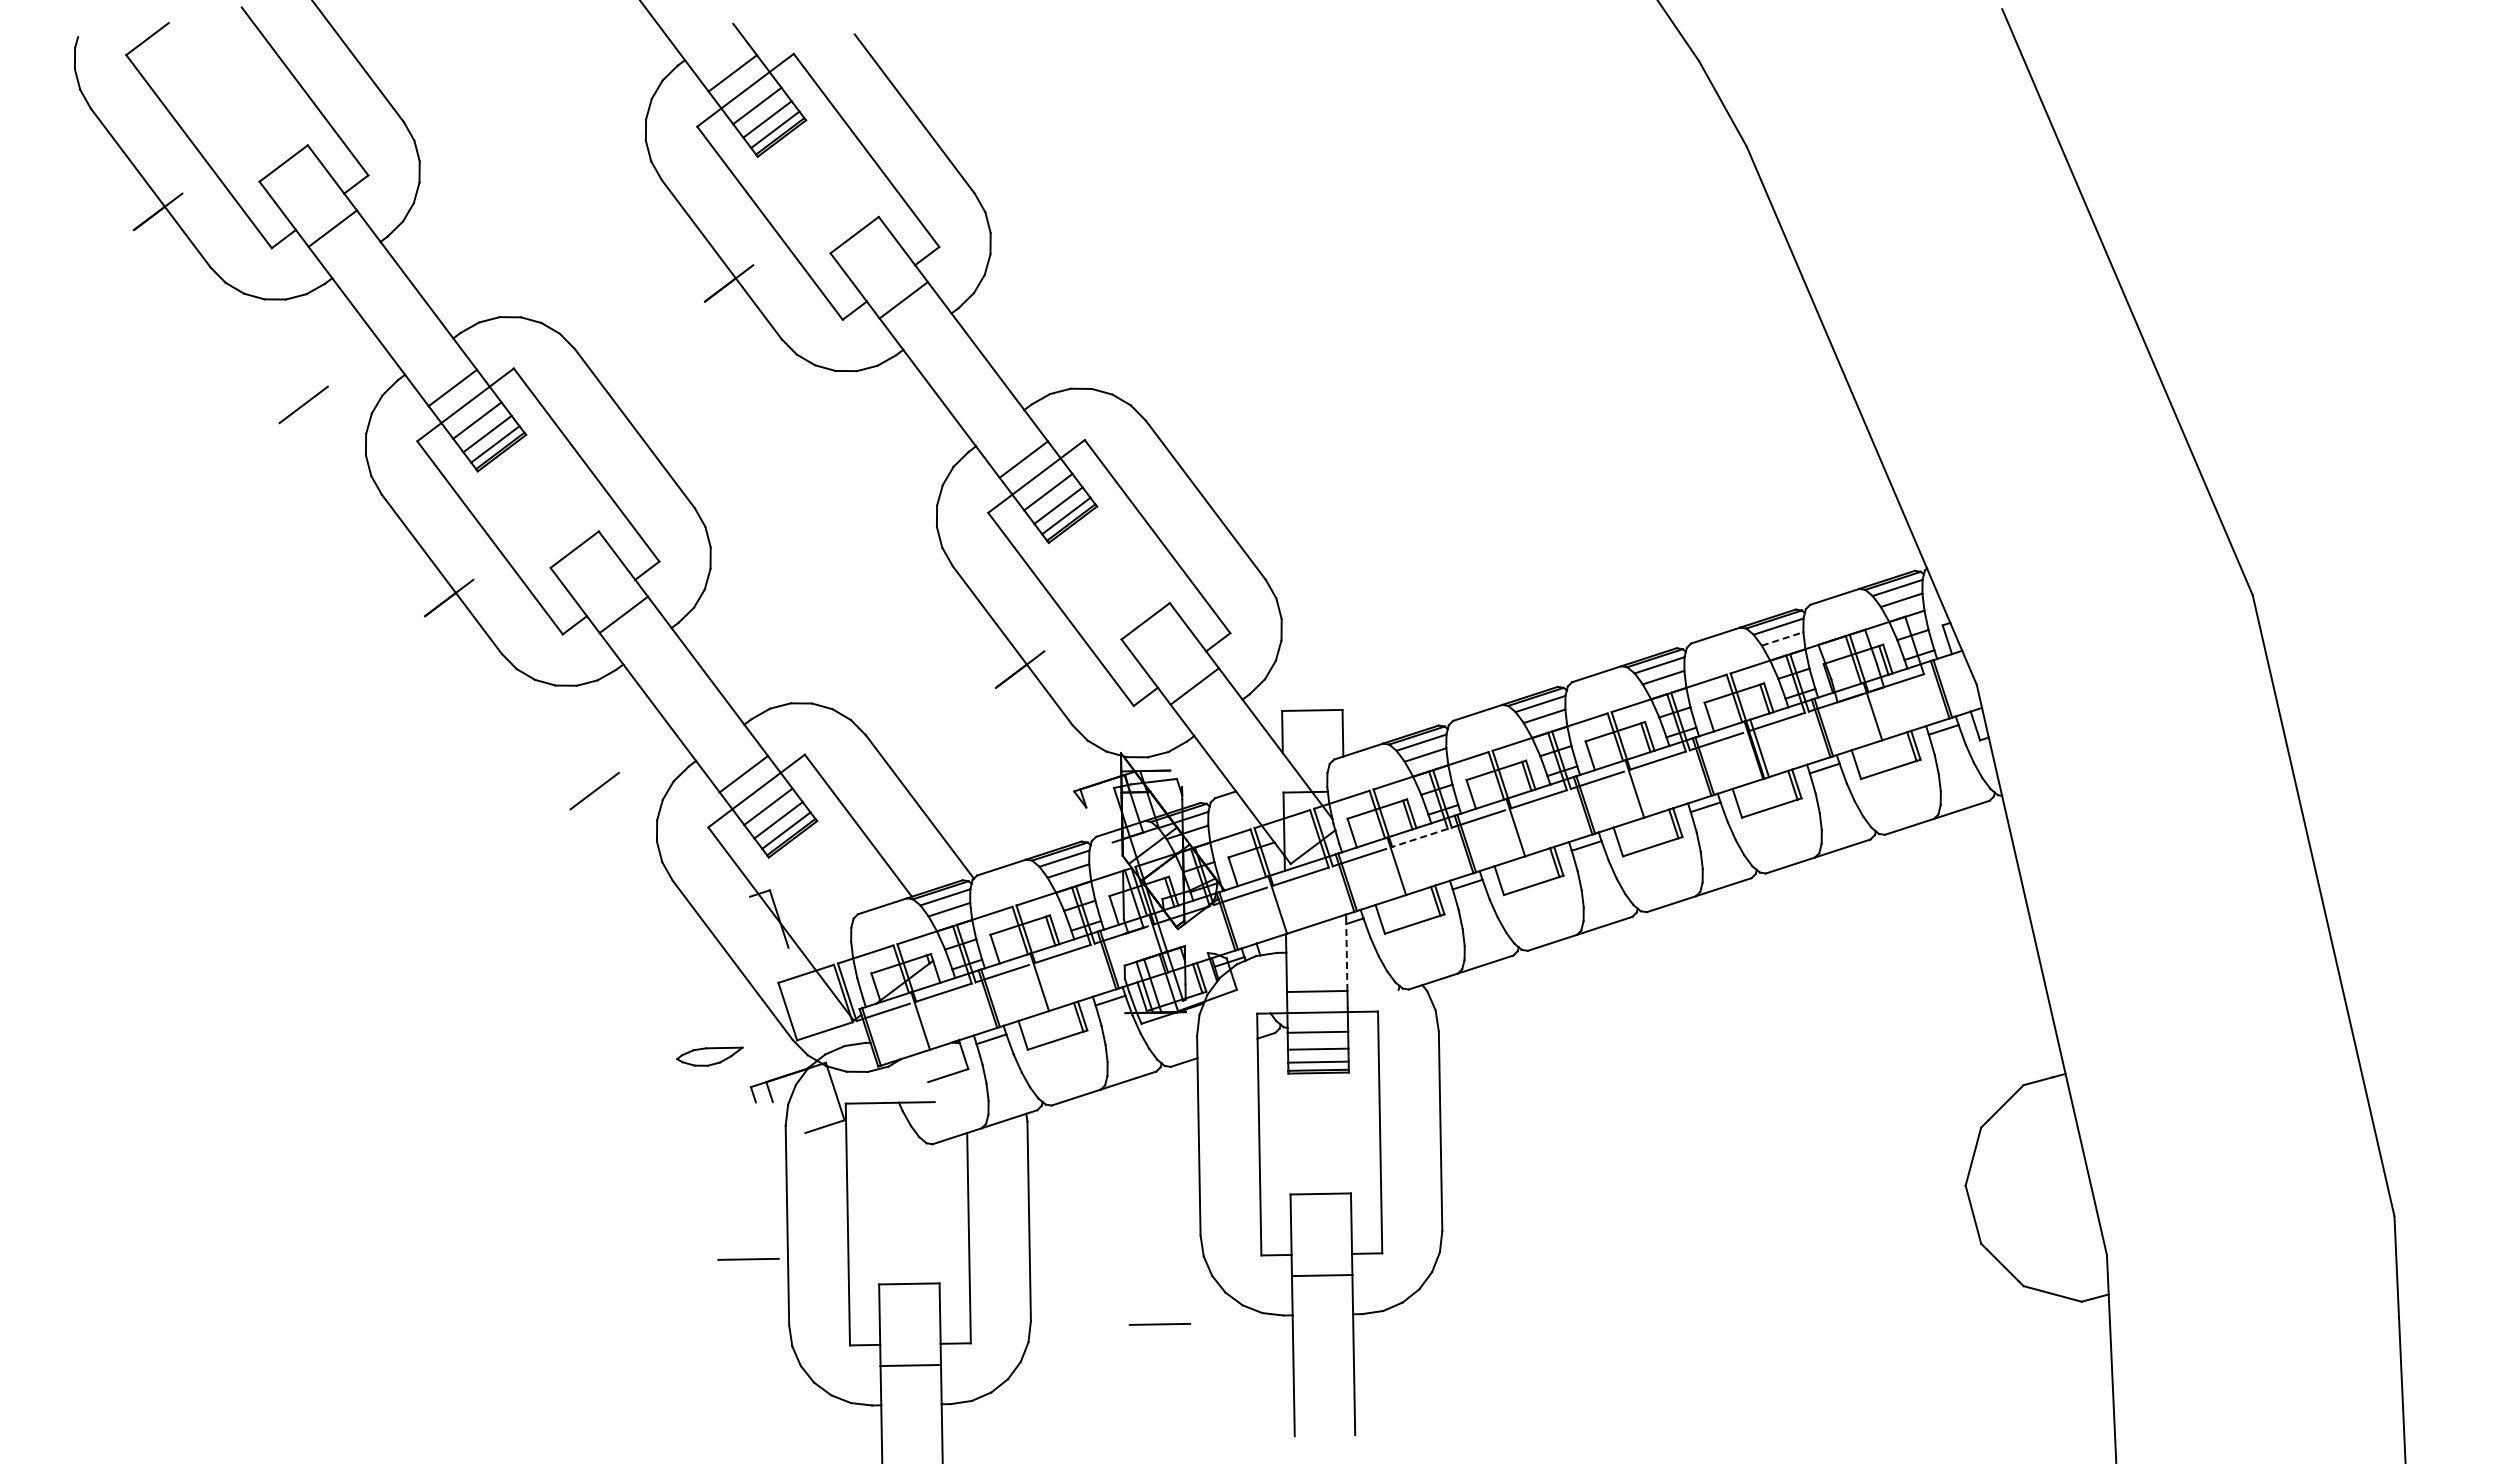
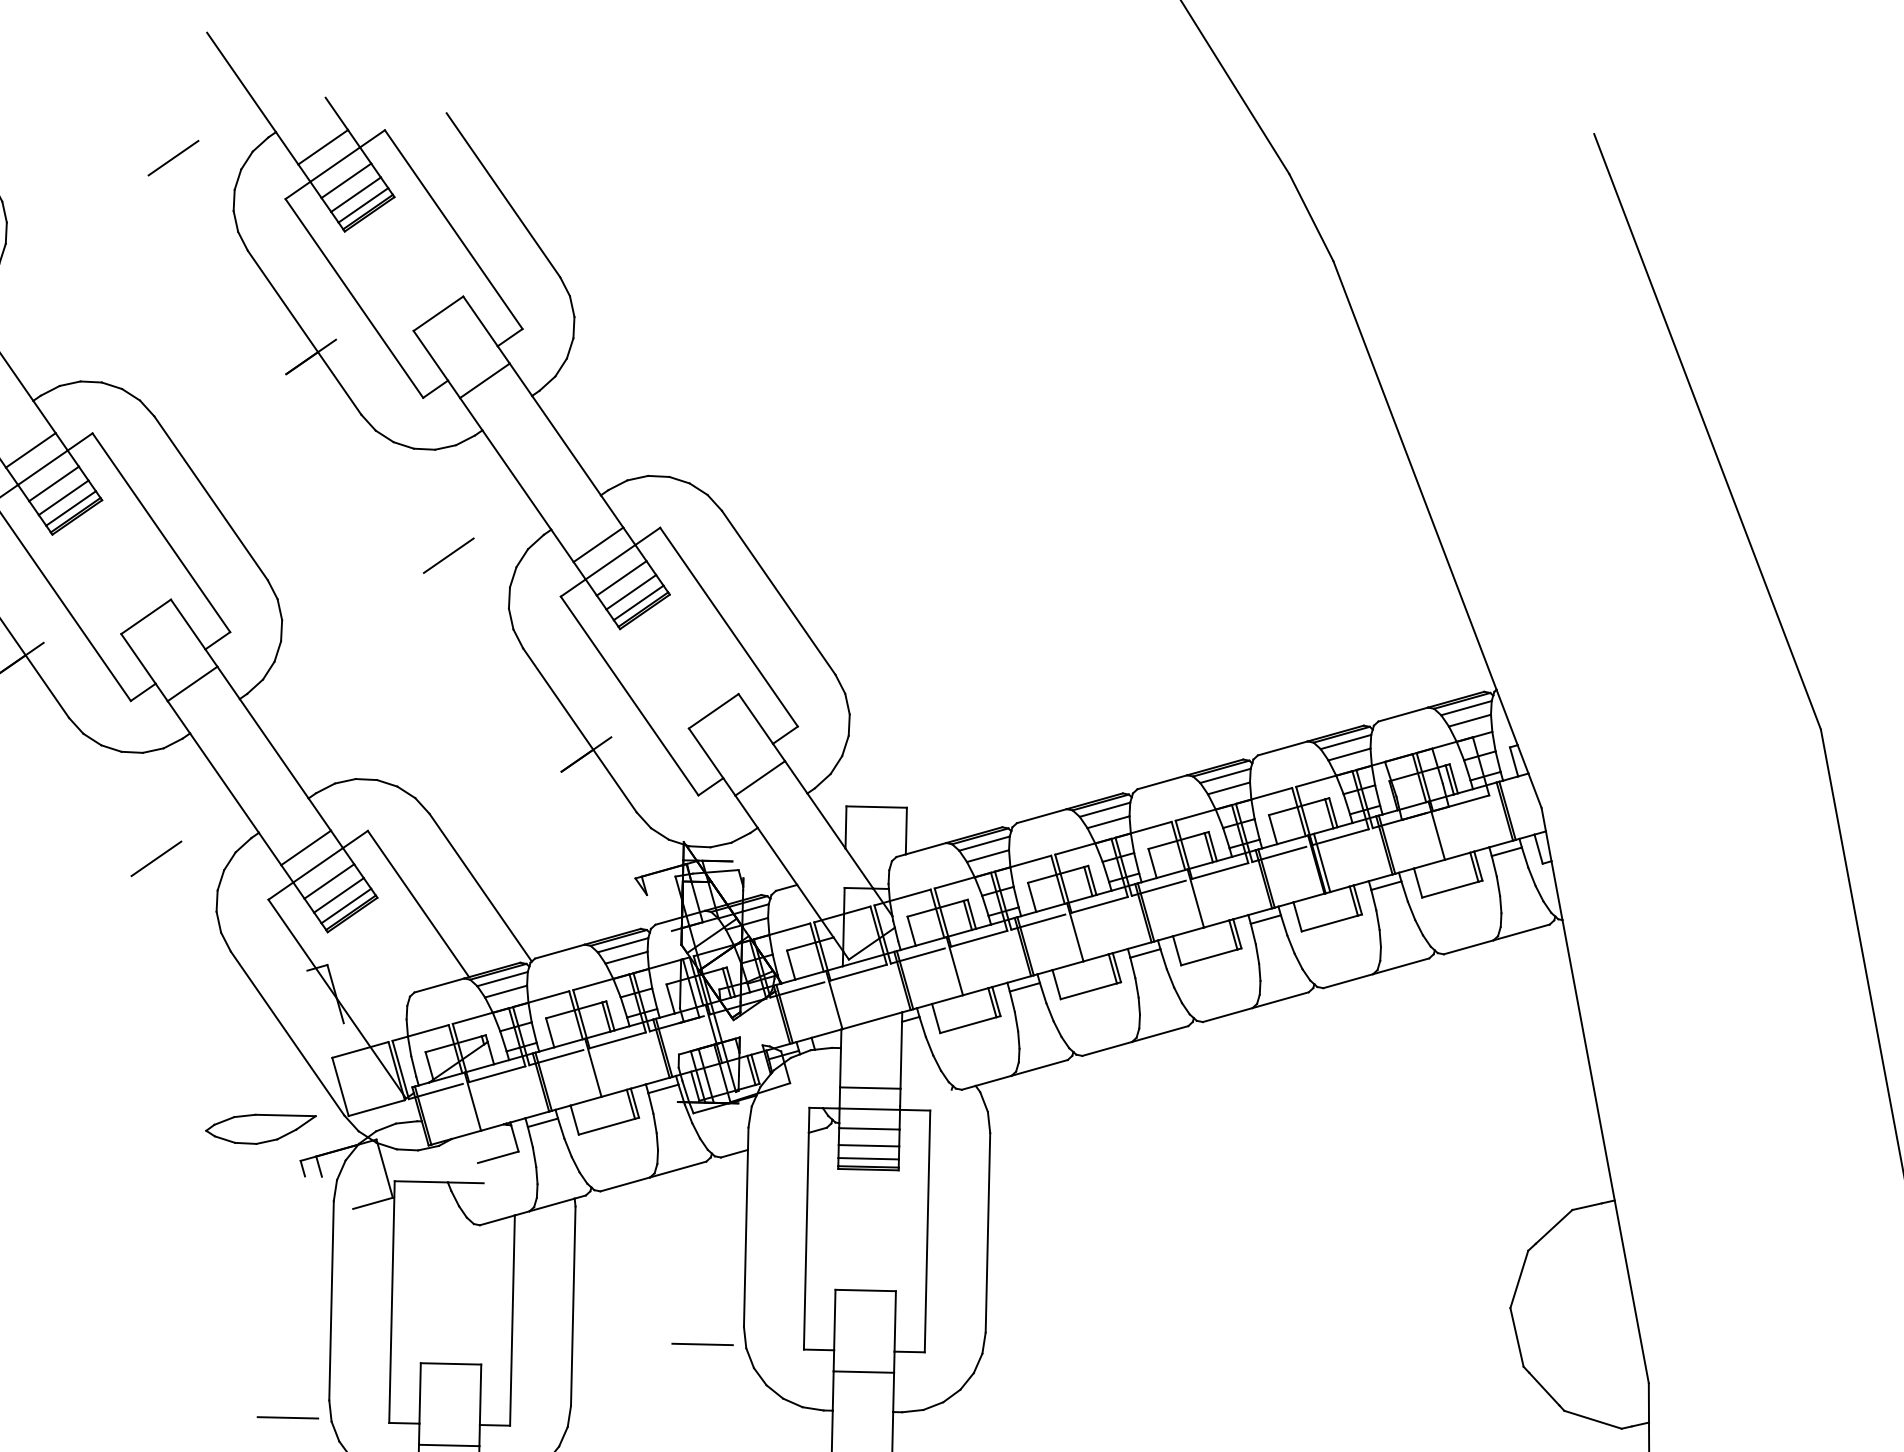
line: (583, 90) -> (173, 158), added
line: (874, 476) -> (448, 555), added
line: (1782, 638) -> (1349, 754), dashed -> solid
line: (1419, 838) -> (978, 939), dashed -> solid
line: (1346, 957) -> (900, 1055), dashed -> solid
part: (709, 1056) -> (260, 1128), size x1.67
line: (748, 1258) -> (287, 1416), moved
line: (1159, 1324) -> (702, 1344), moved

